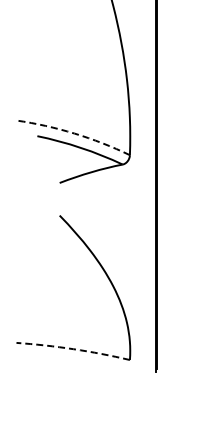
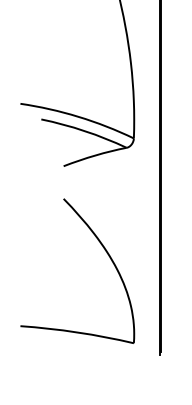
arc: (74, 133) -> (78, 116), dashed -> solid
arc: (73, 349) -> (77, 332), dashed -> solid

